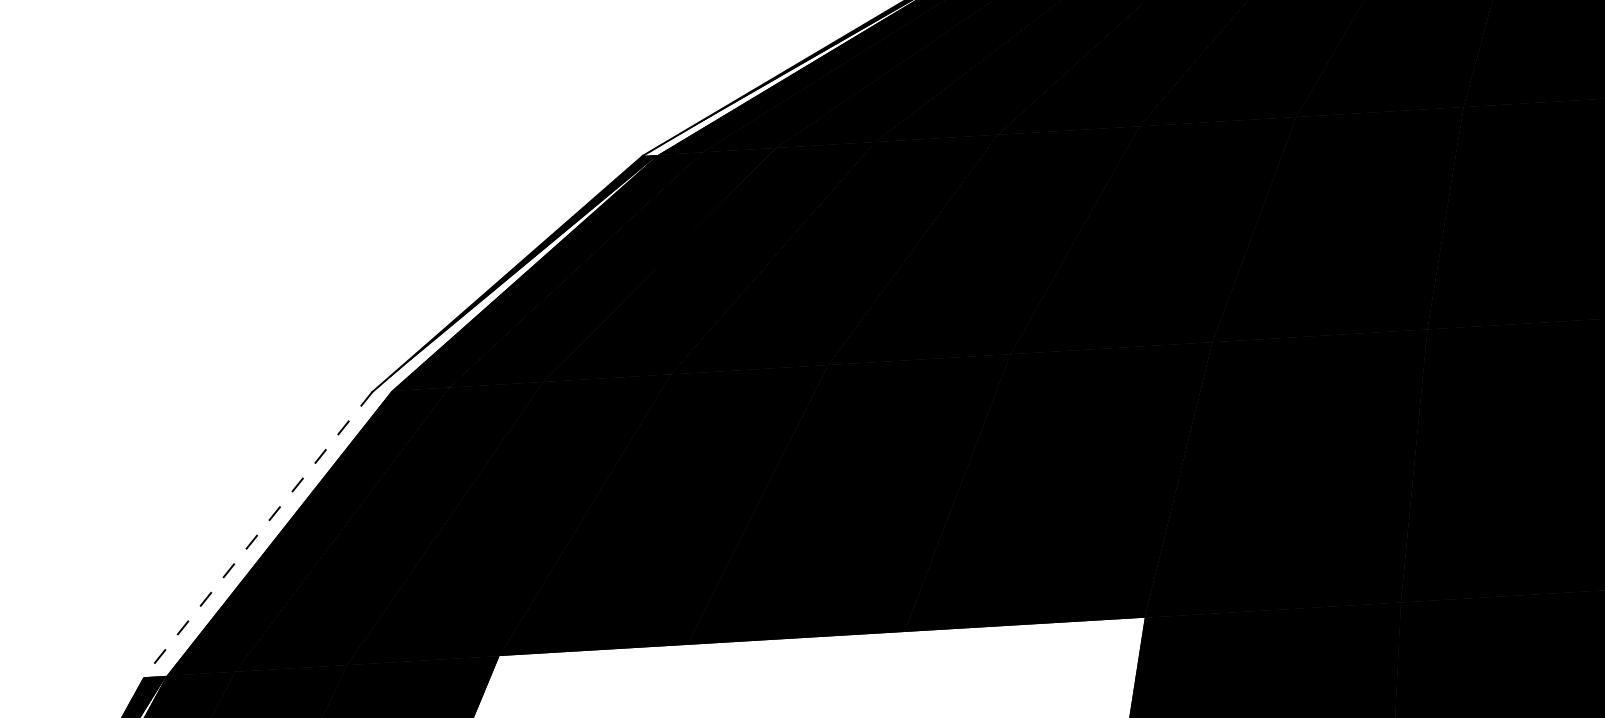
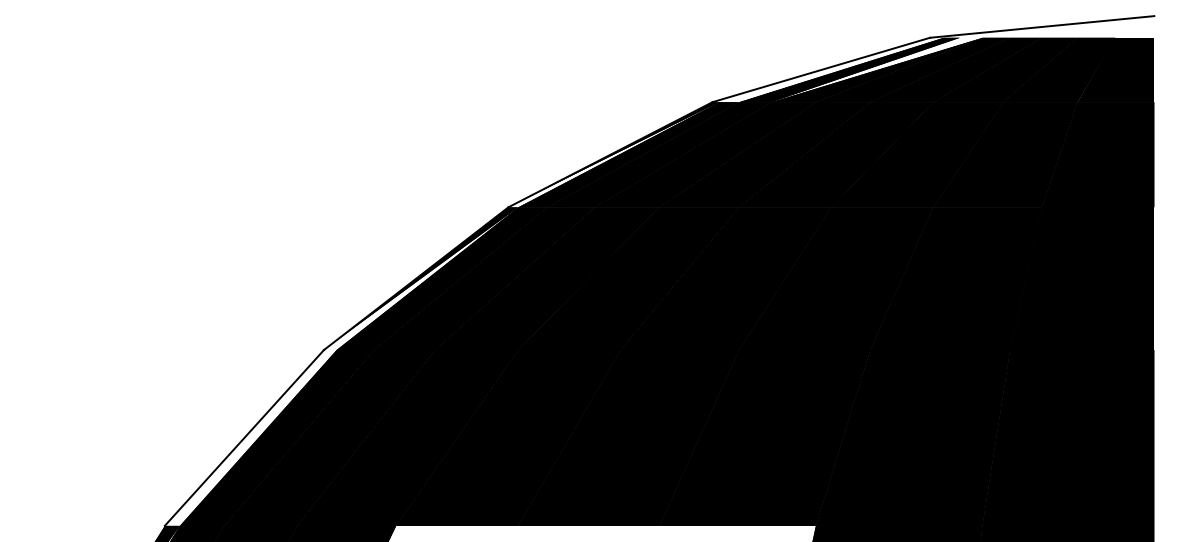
line: (257, 534) -> (244, 437), dashed -> solid

